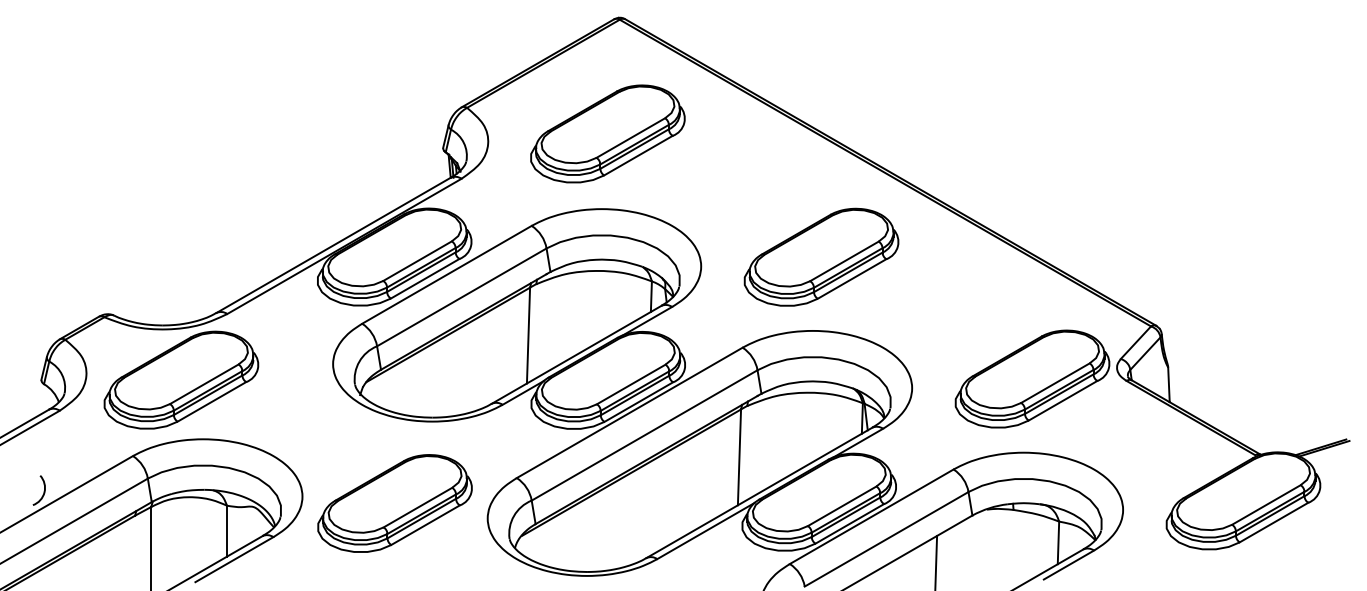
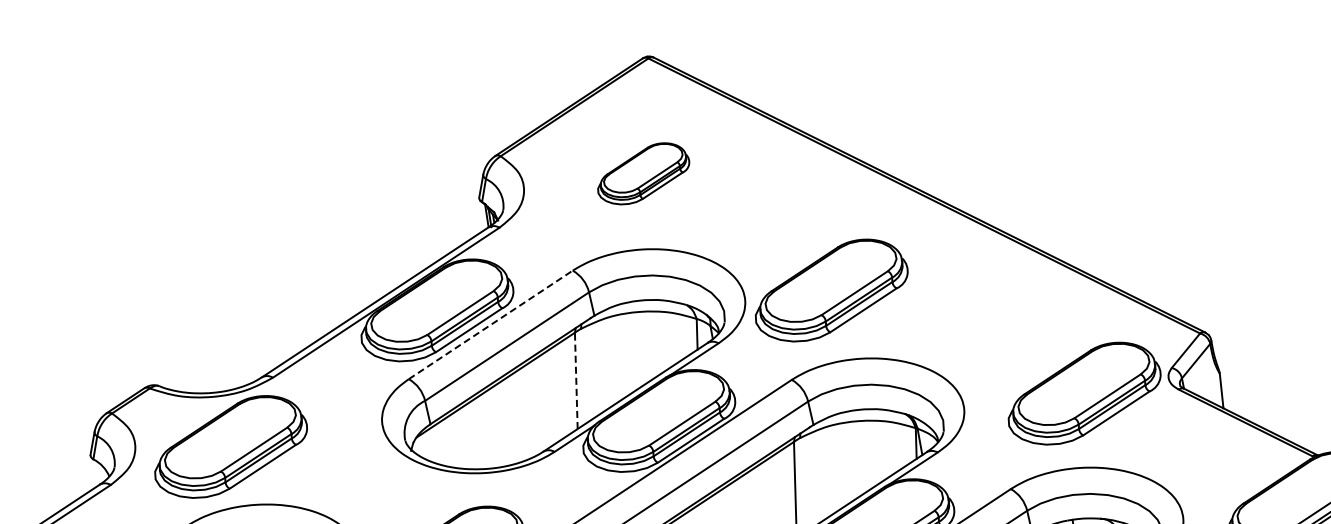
part: (607, 133) -> (643, 173), size x0.6
part: (821, 256) -> (831, 289), moved
line: (446, 274) -> (490, 324), solid -> dashed
line: (528, 335) -> (576, 380), solid -> dashed

